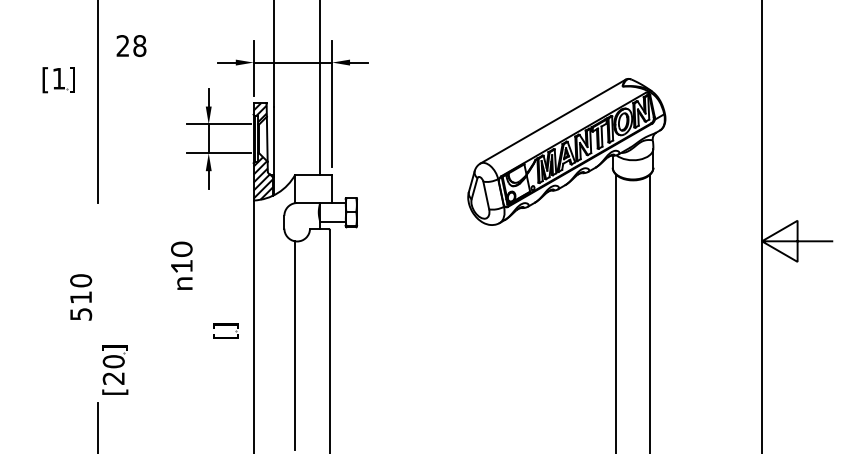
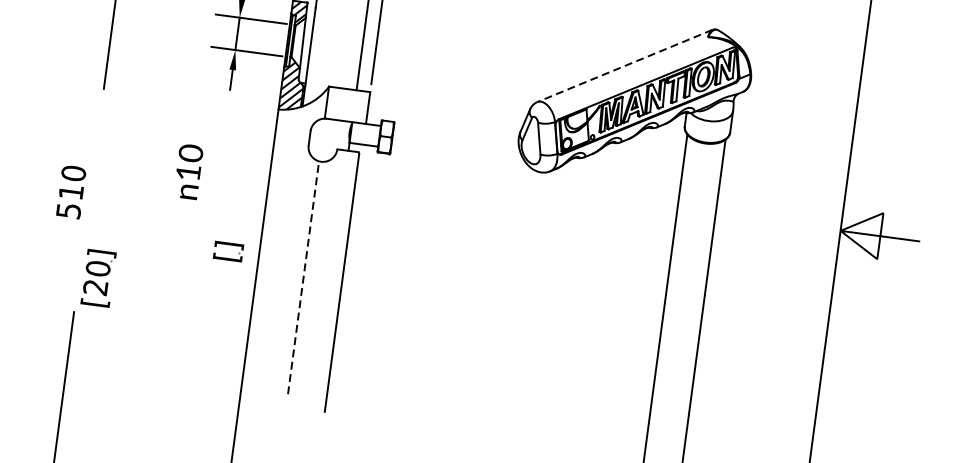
line: (553, 121) -> (625, 65), solid -> dashed
line: (295, 345) -> (303, 277), solid -> dashed

